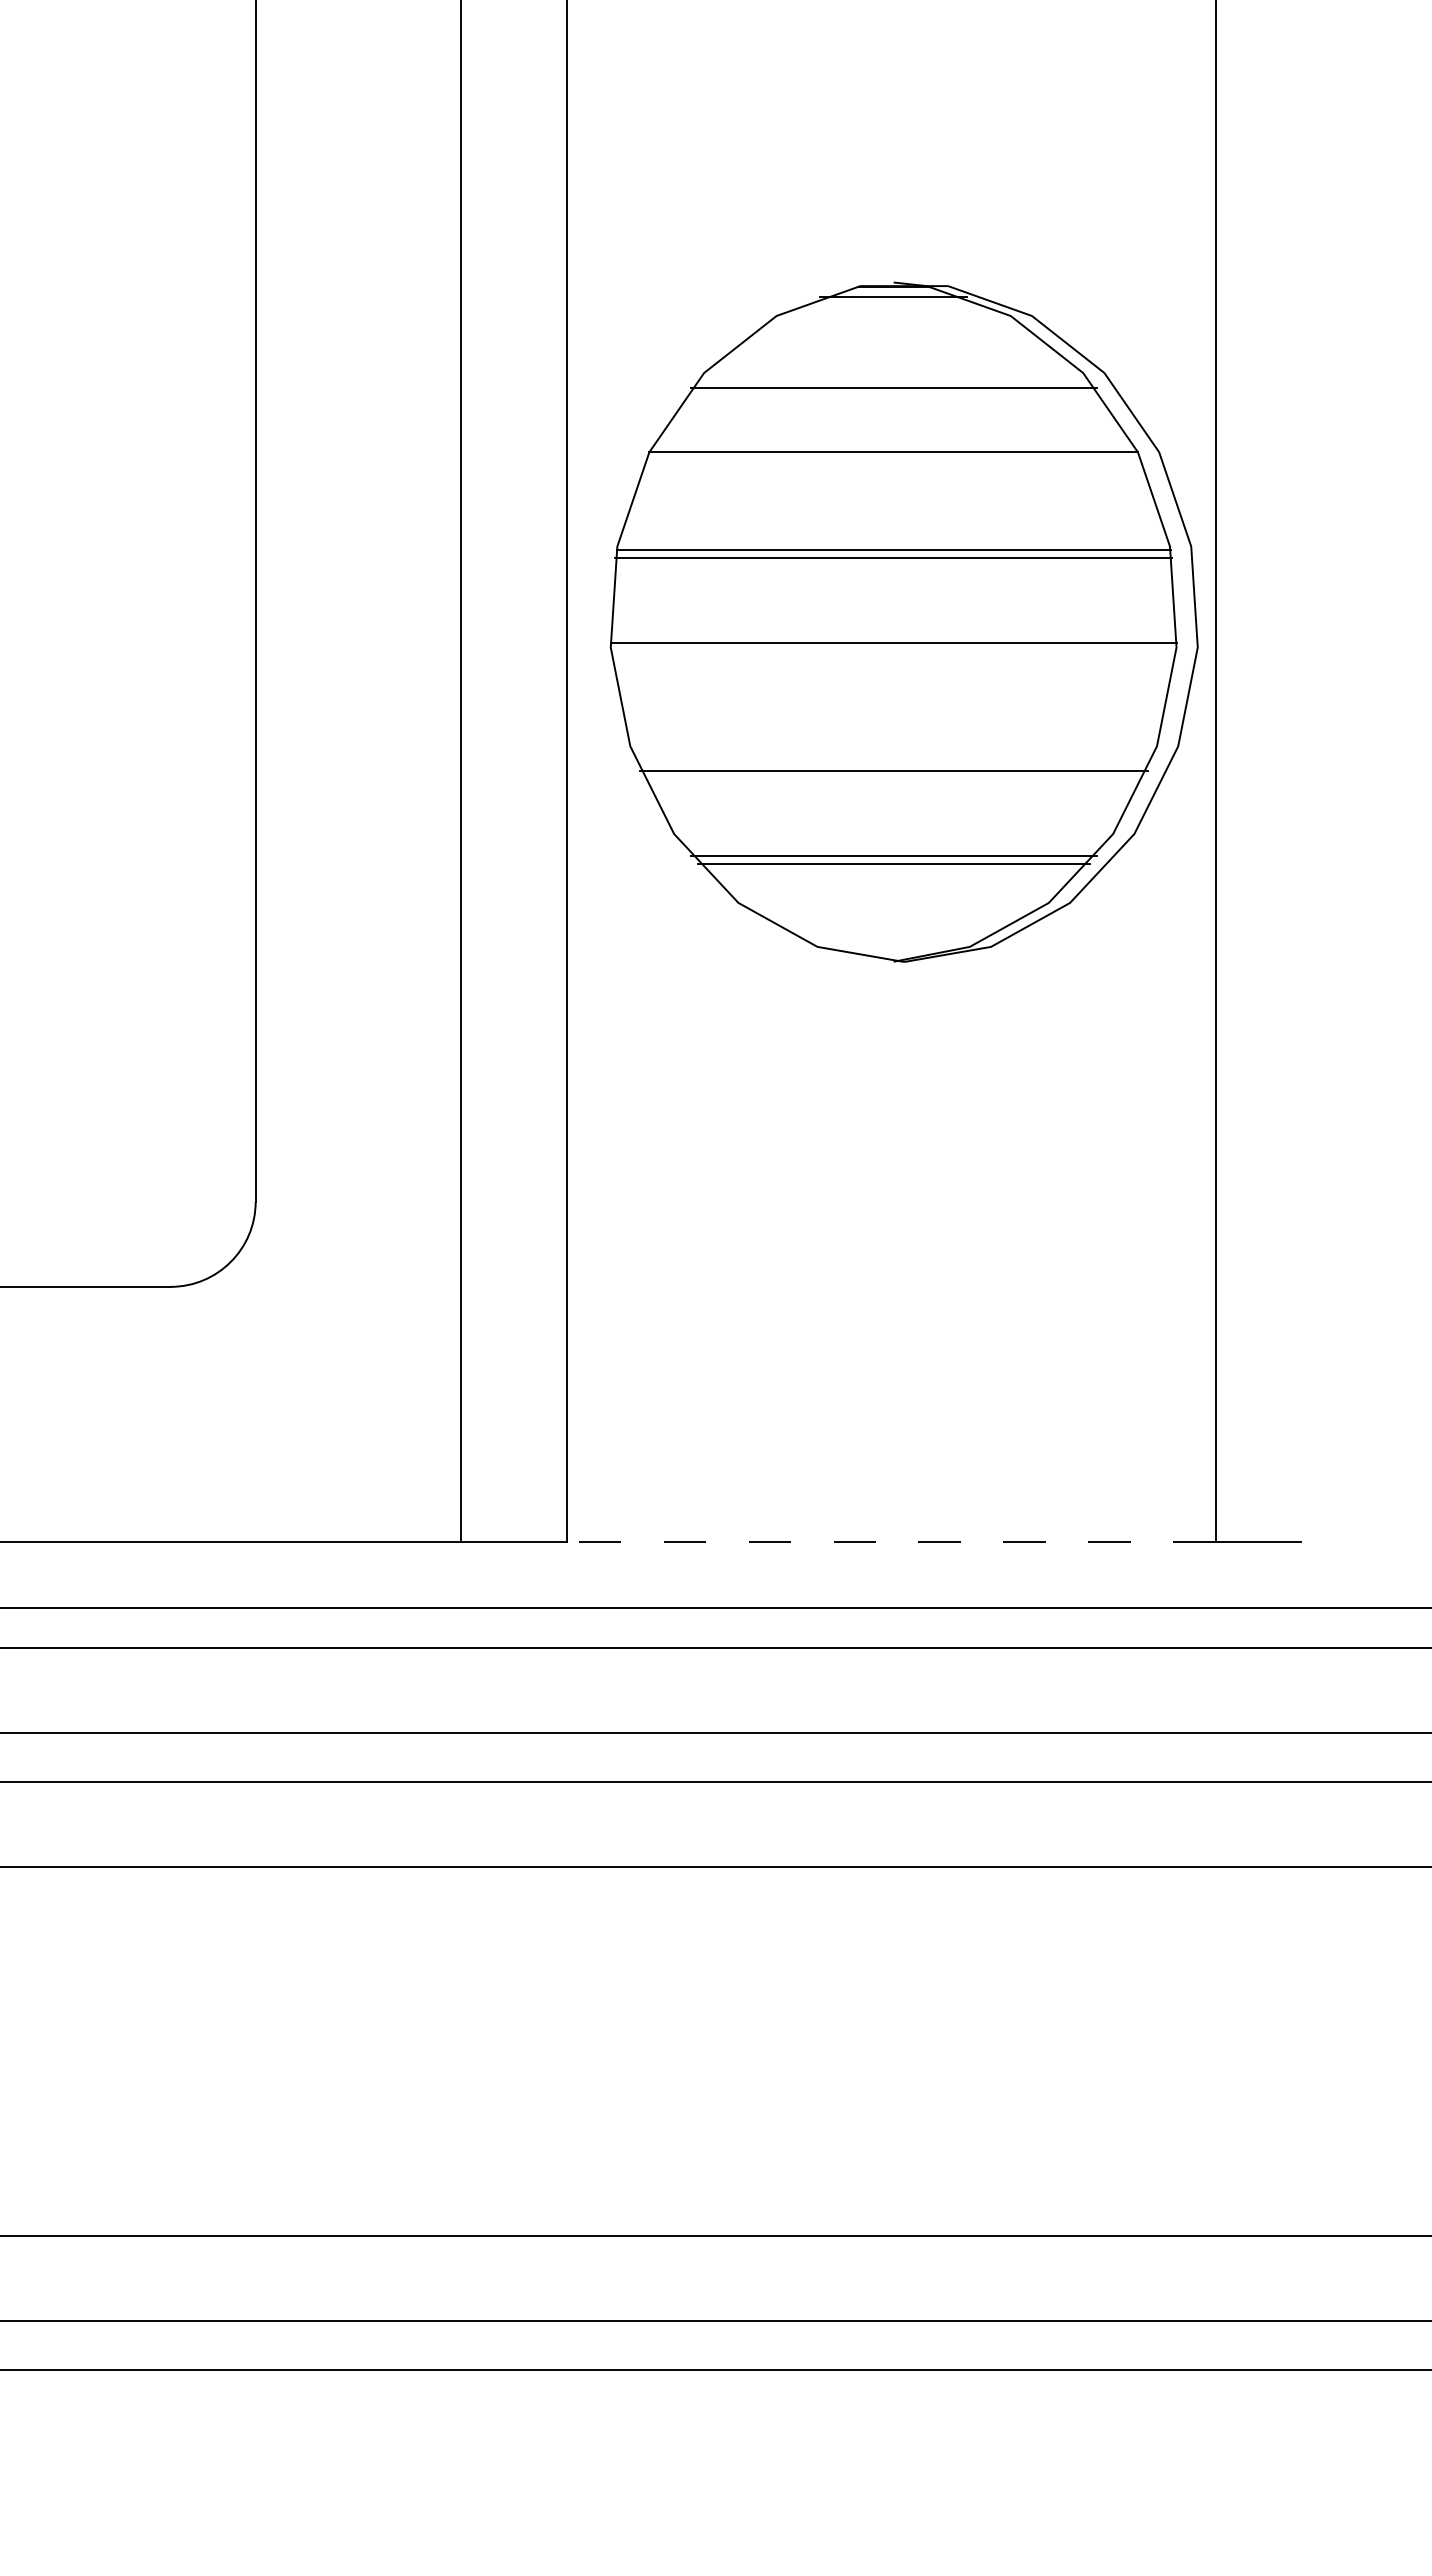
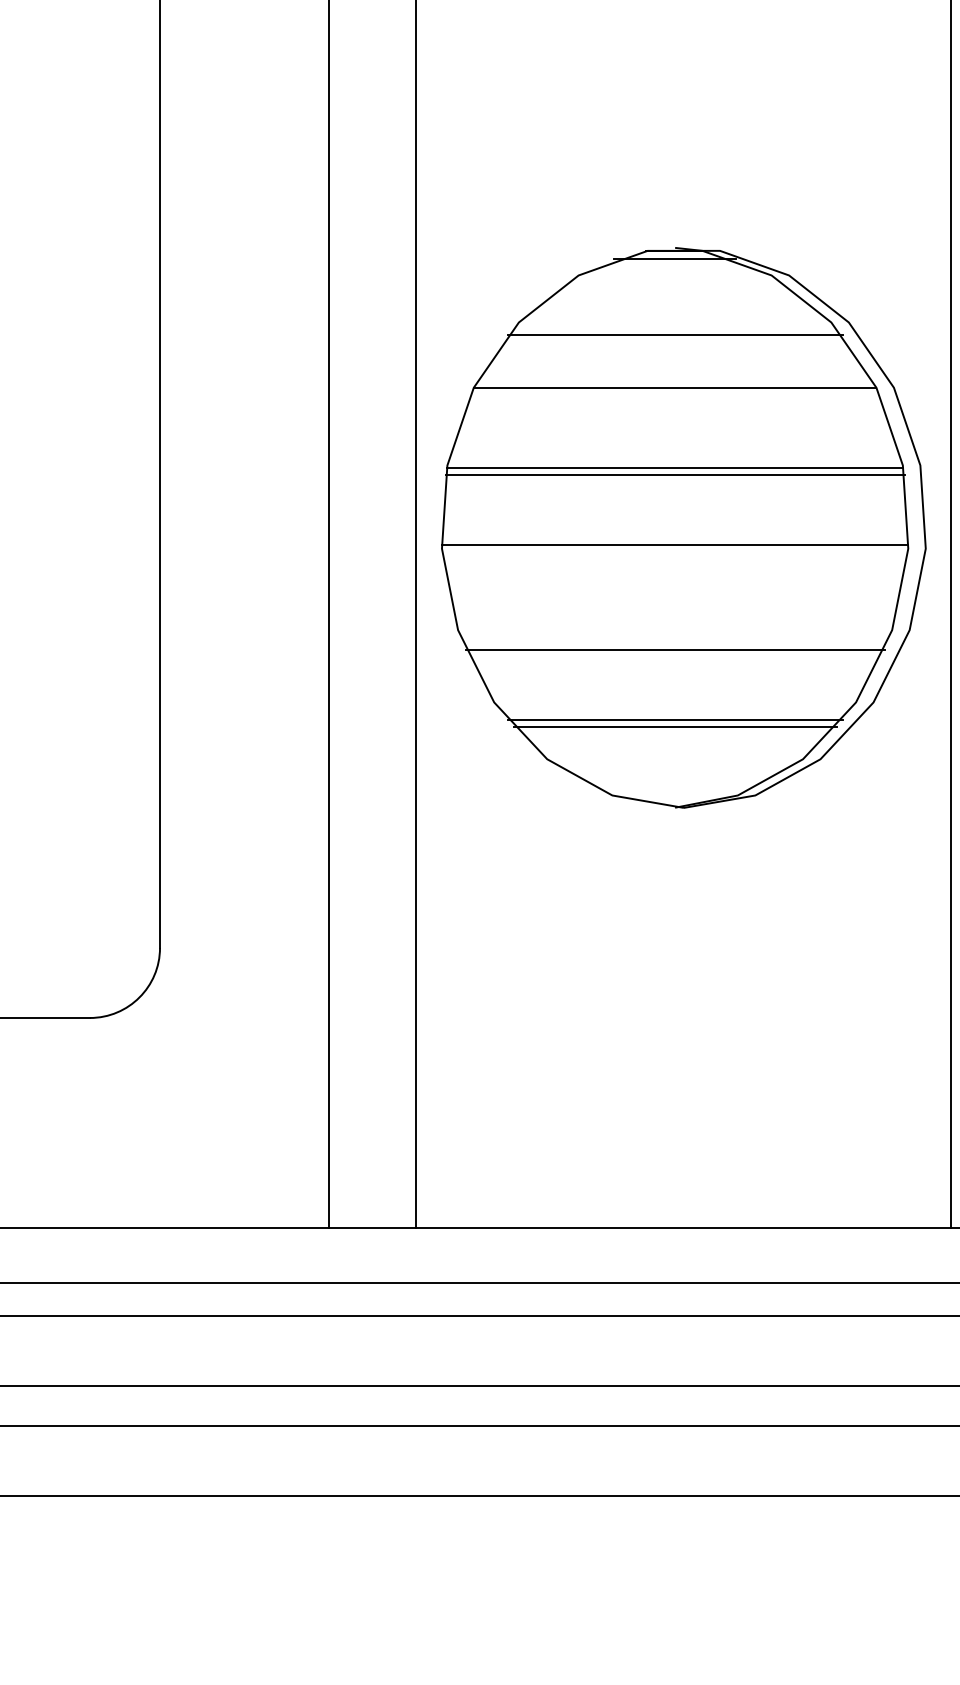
part: (903, 621) -> (683, 527), moved
line: (891, 1541) -> (684, 1227), dashed -> solid

